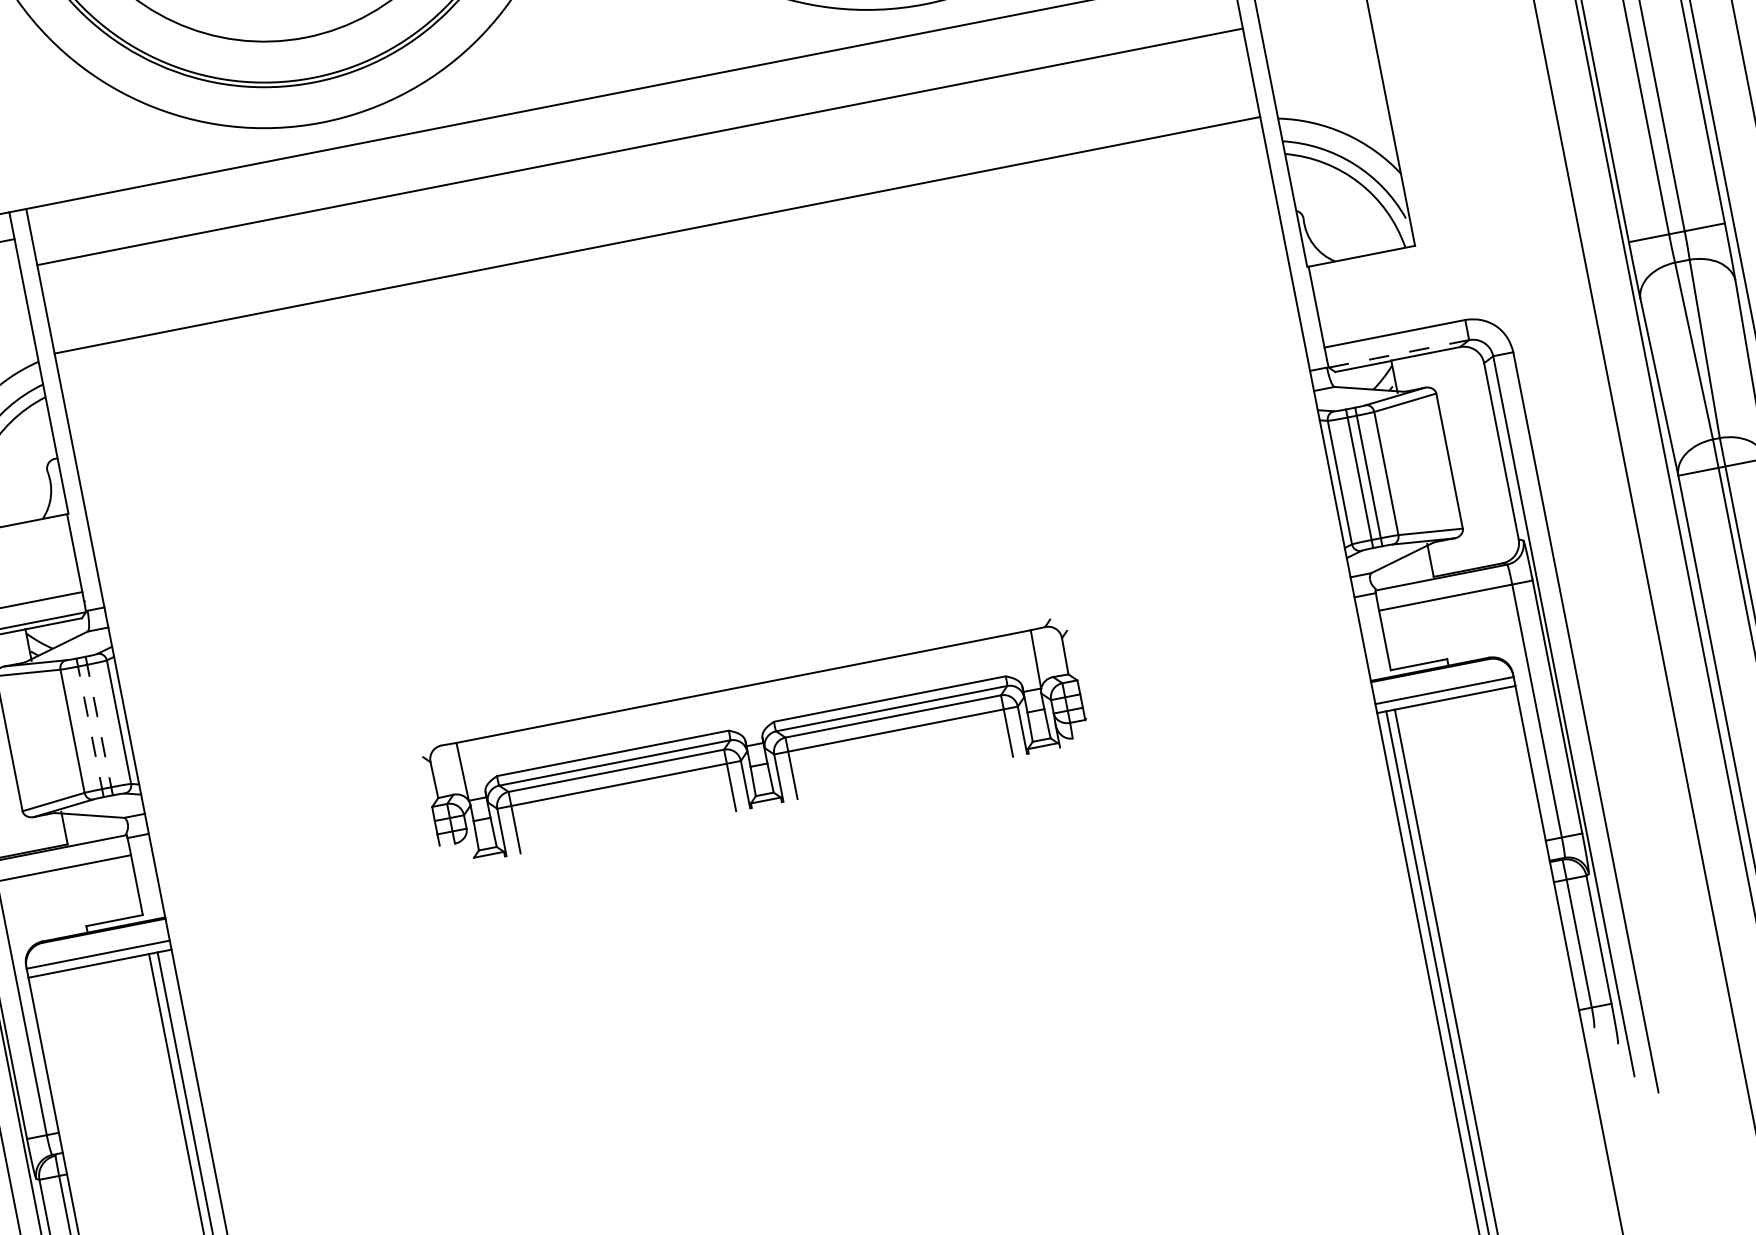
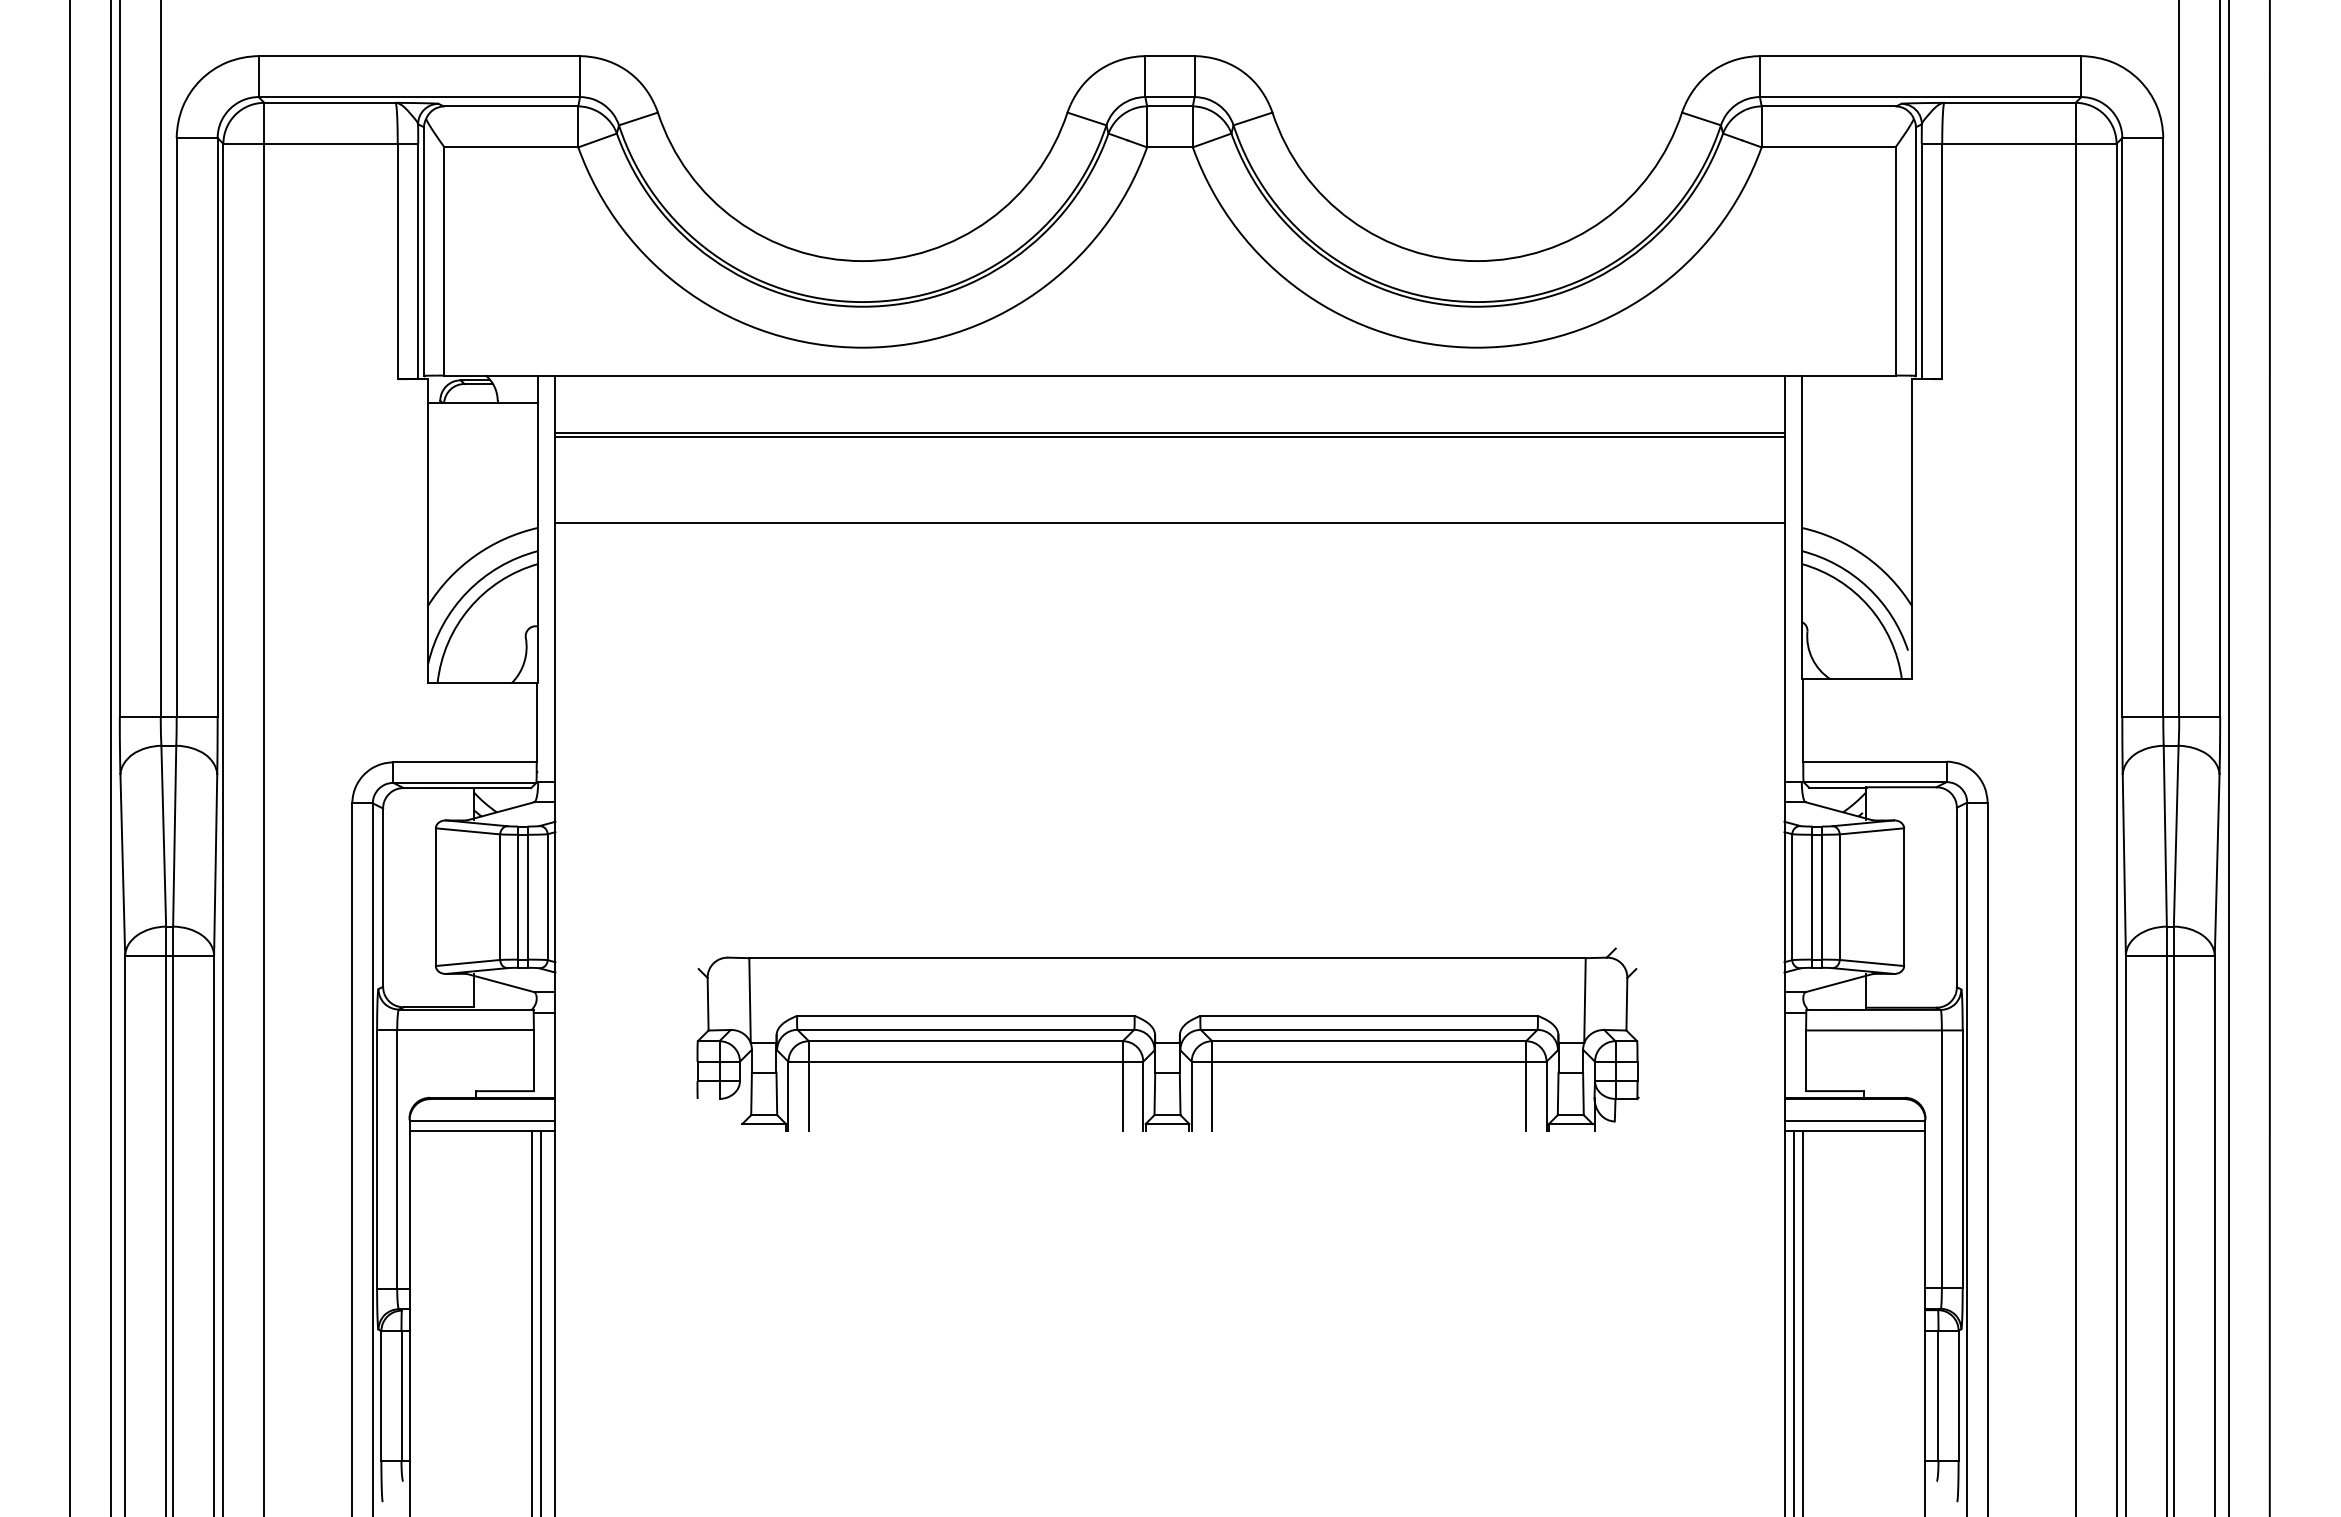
line: (640, 150) -> (1169, 436), added
line: (1399, 354) -> (1875, 782), dashed -> solid
line: (99, 726) -> (527, 897), dashed -> solid
line: (90, 728) -> (518, 897), dashed -> solid
part: (754, 742) -> (1167, 1039), size x1.43

